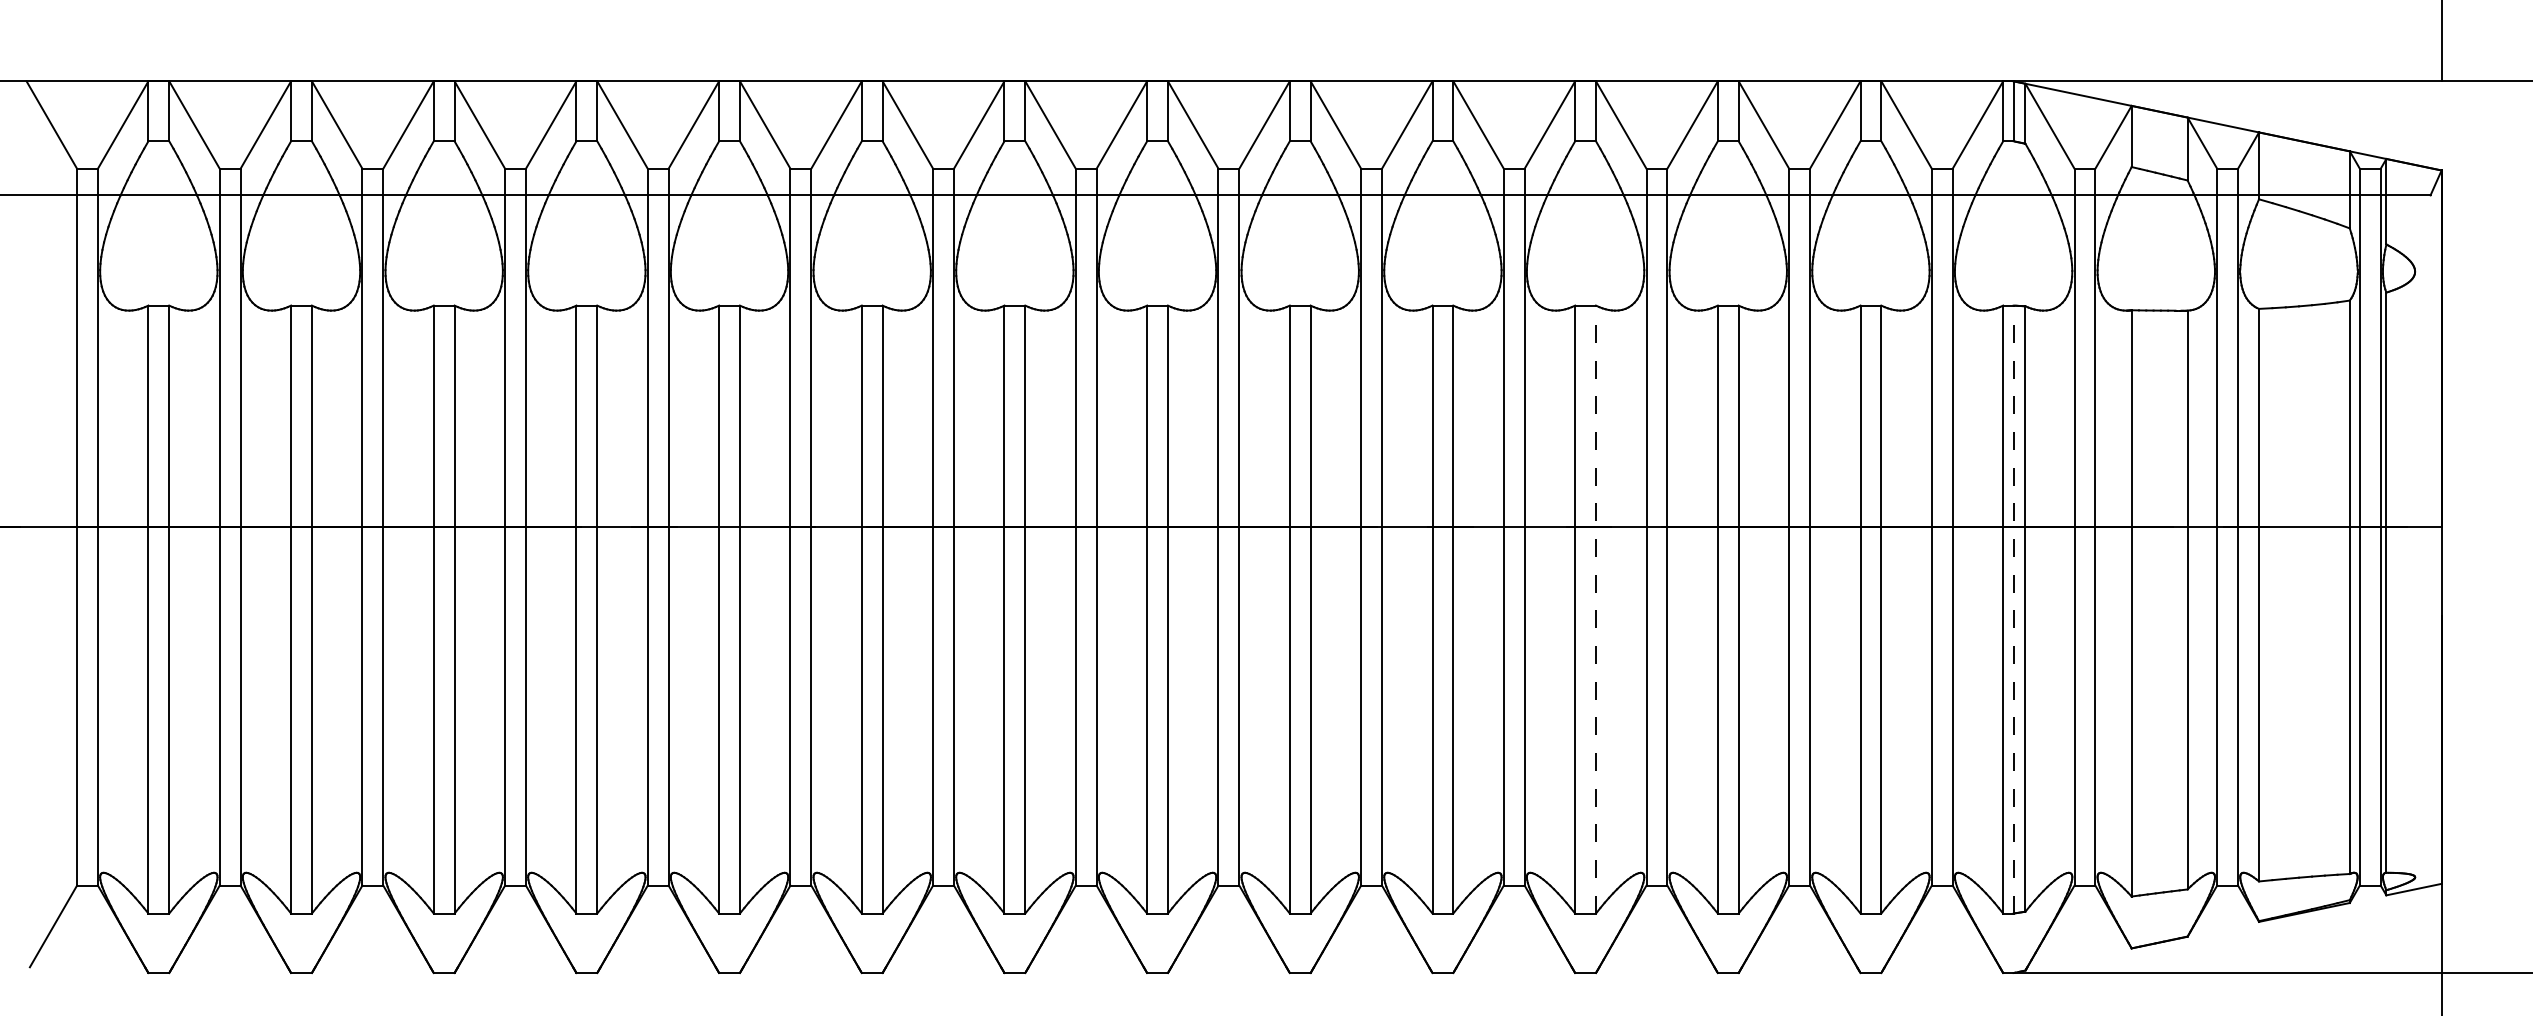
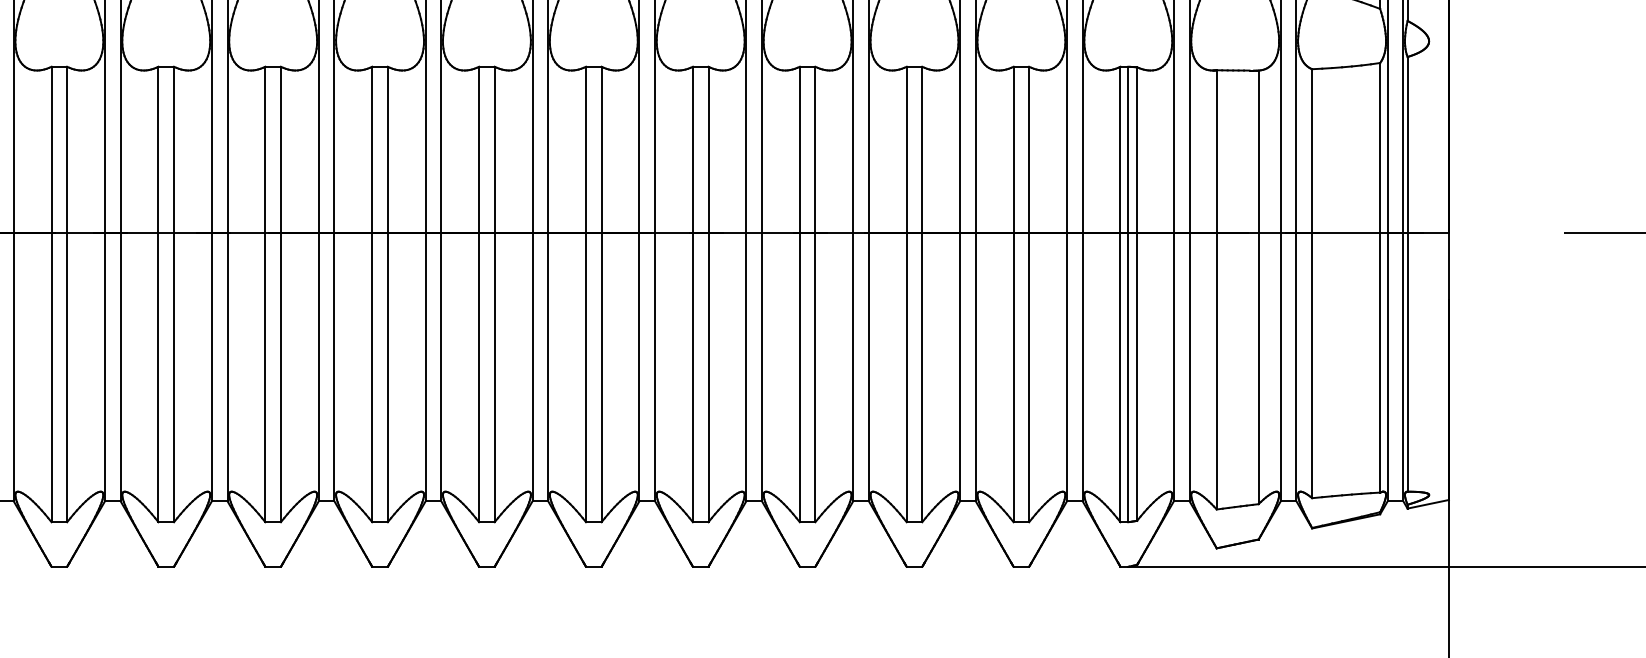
line: (1596, 609) -> (815, 294), dashed -> solid
line: (2013, 609) -> (1128, 294), dashed -> solid

